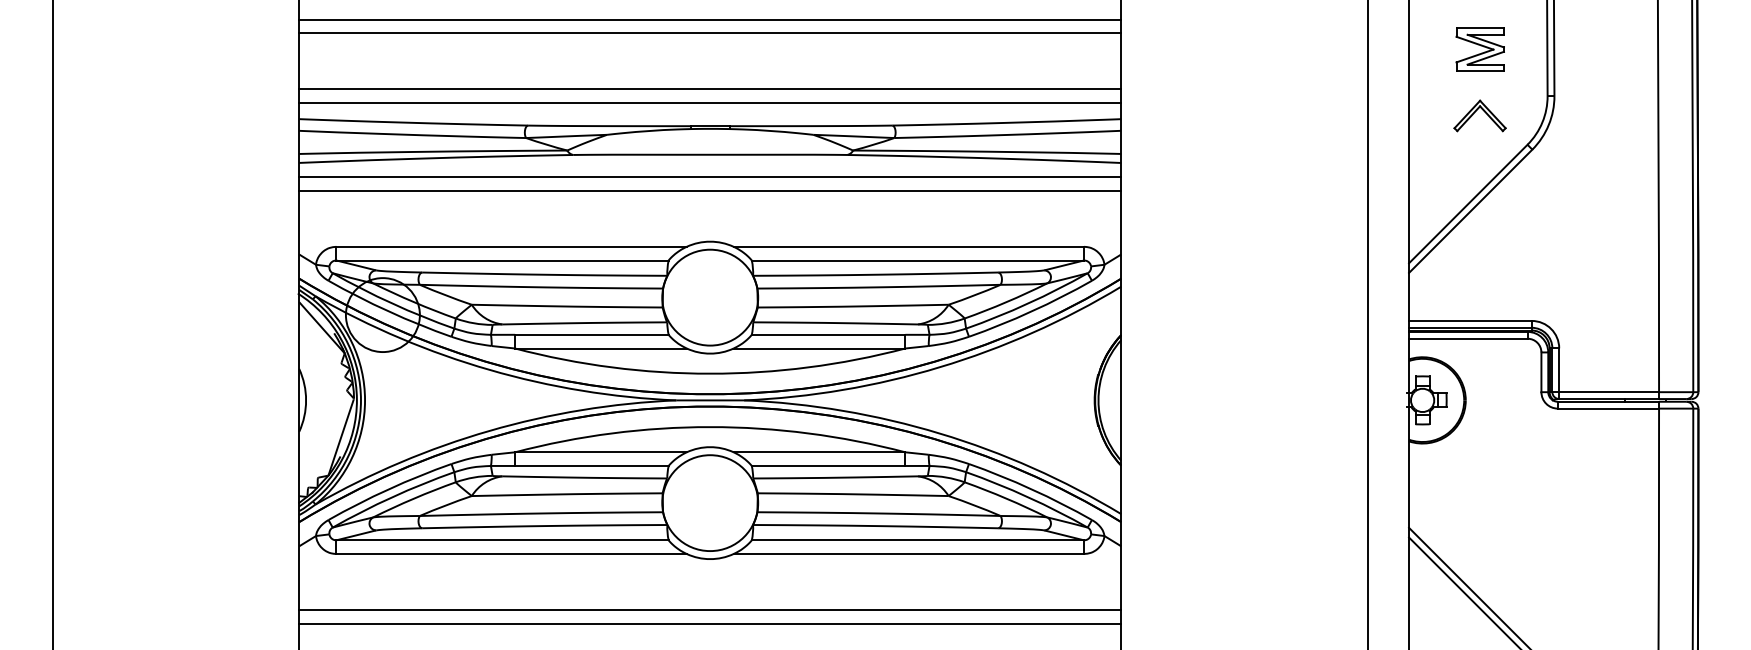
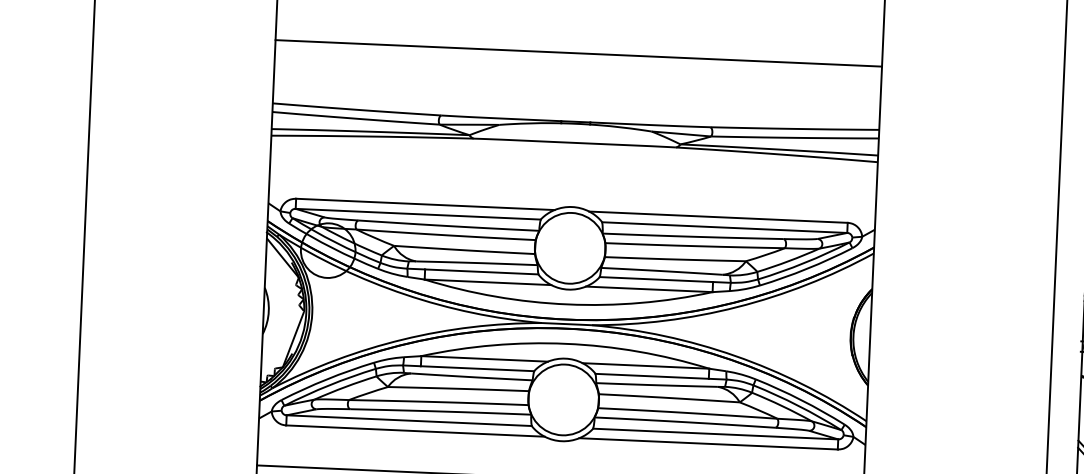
line: (710, 19) -> (579, 43), removed
line: (710, 89) -> (577, 94), removed
line: (710, 102) -> (576, 104), removed
line: (710, 177) -> (574, 159), removed
line: (710, 190) -> (573, 169), removed

